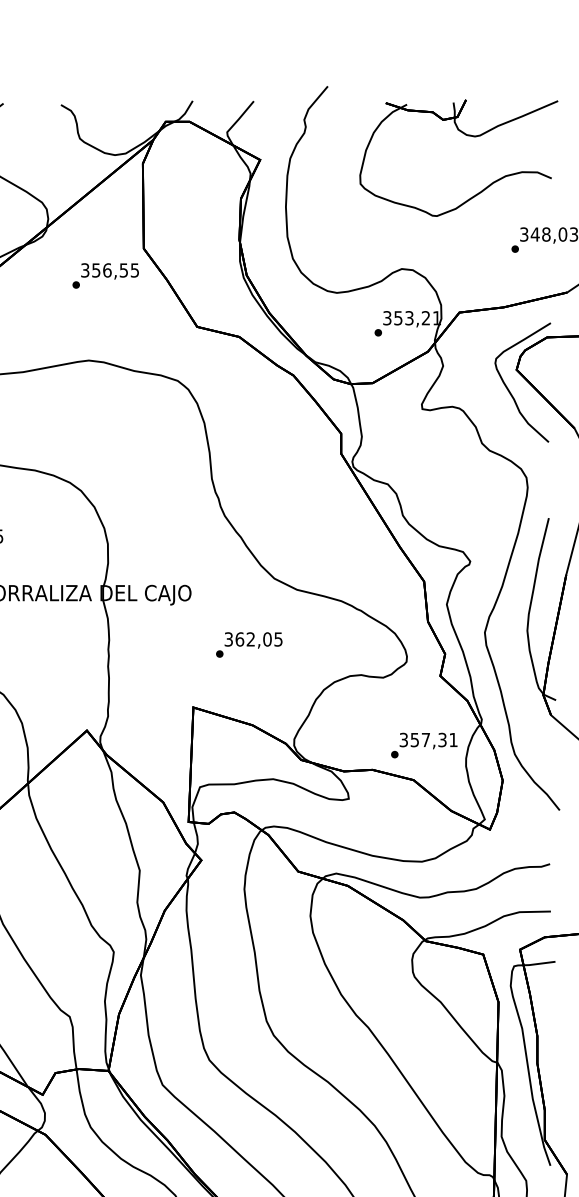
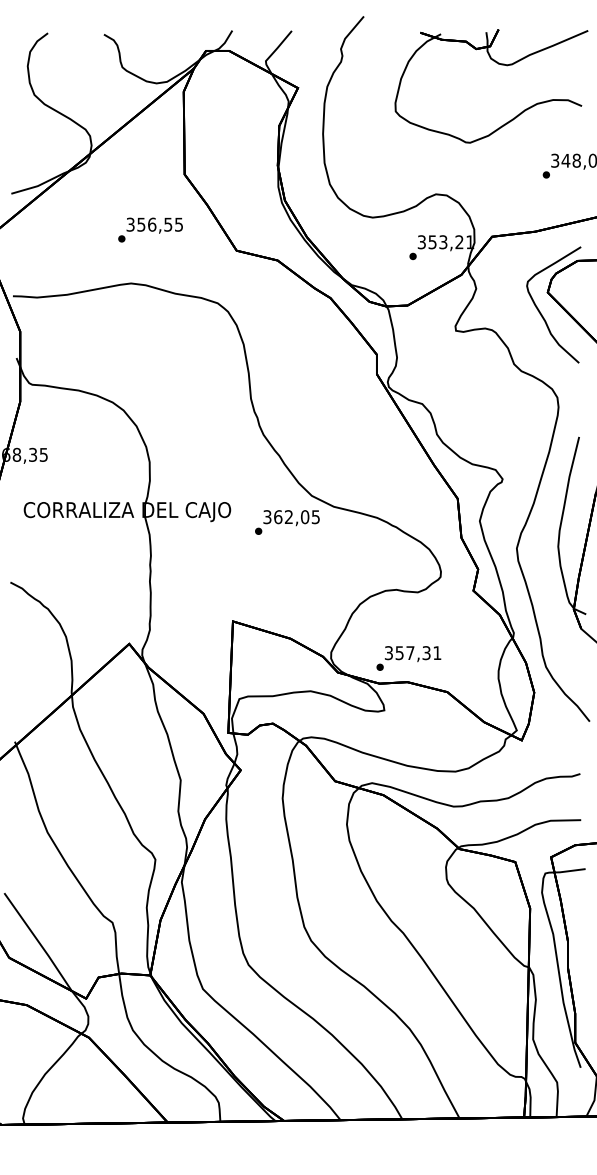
text: (105, 275) -> (150, 229), moved
text: (249, 644) -> (287, 522), moved
text: (423, 745) -> (408, 658), moved

